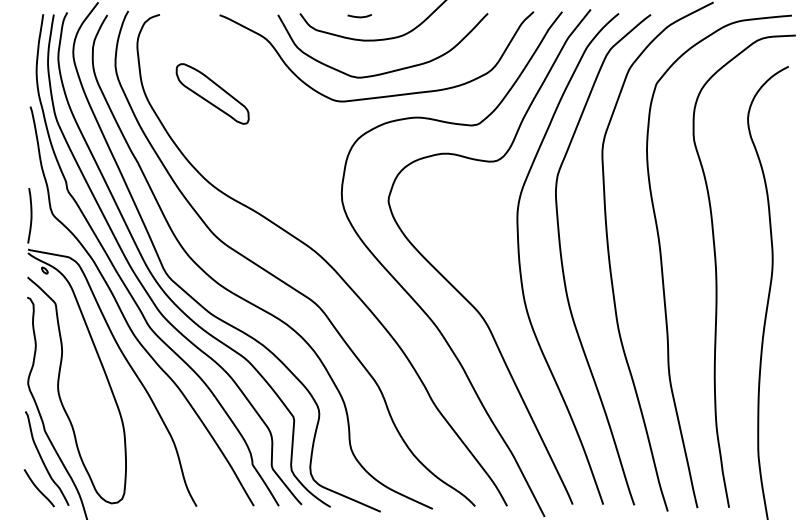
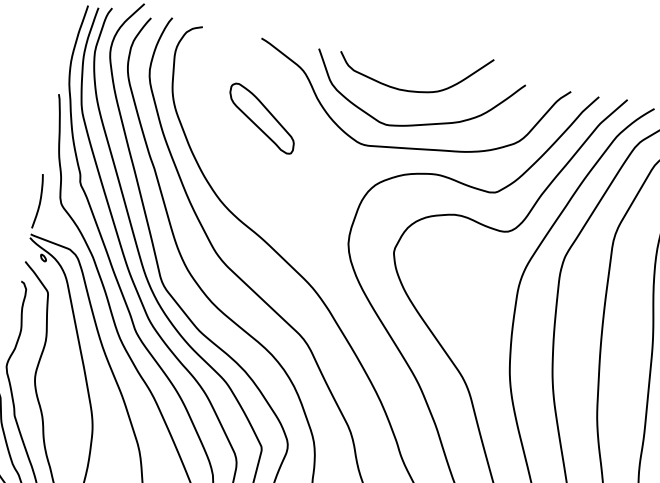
curve: (359, 16) -> (398, 64), removed
part: (212, 93) -> (261, 118), moved

